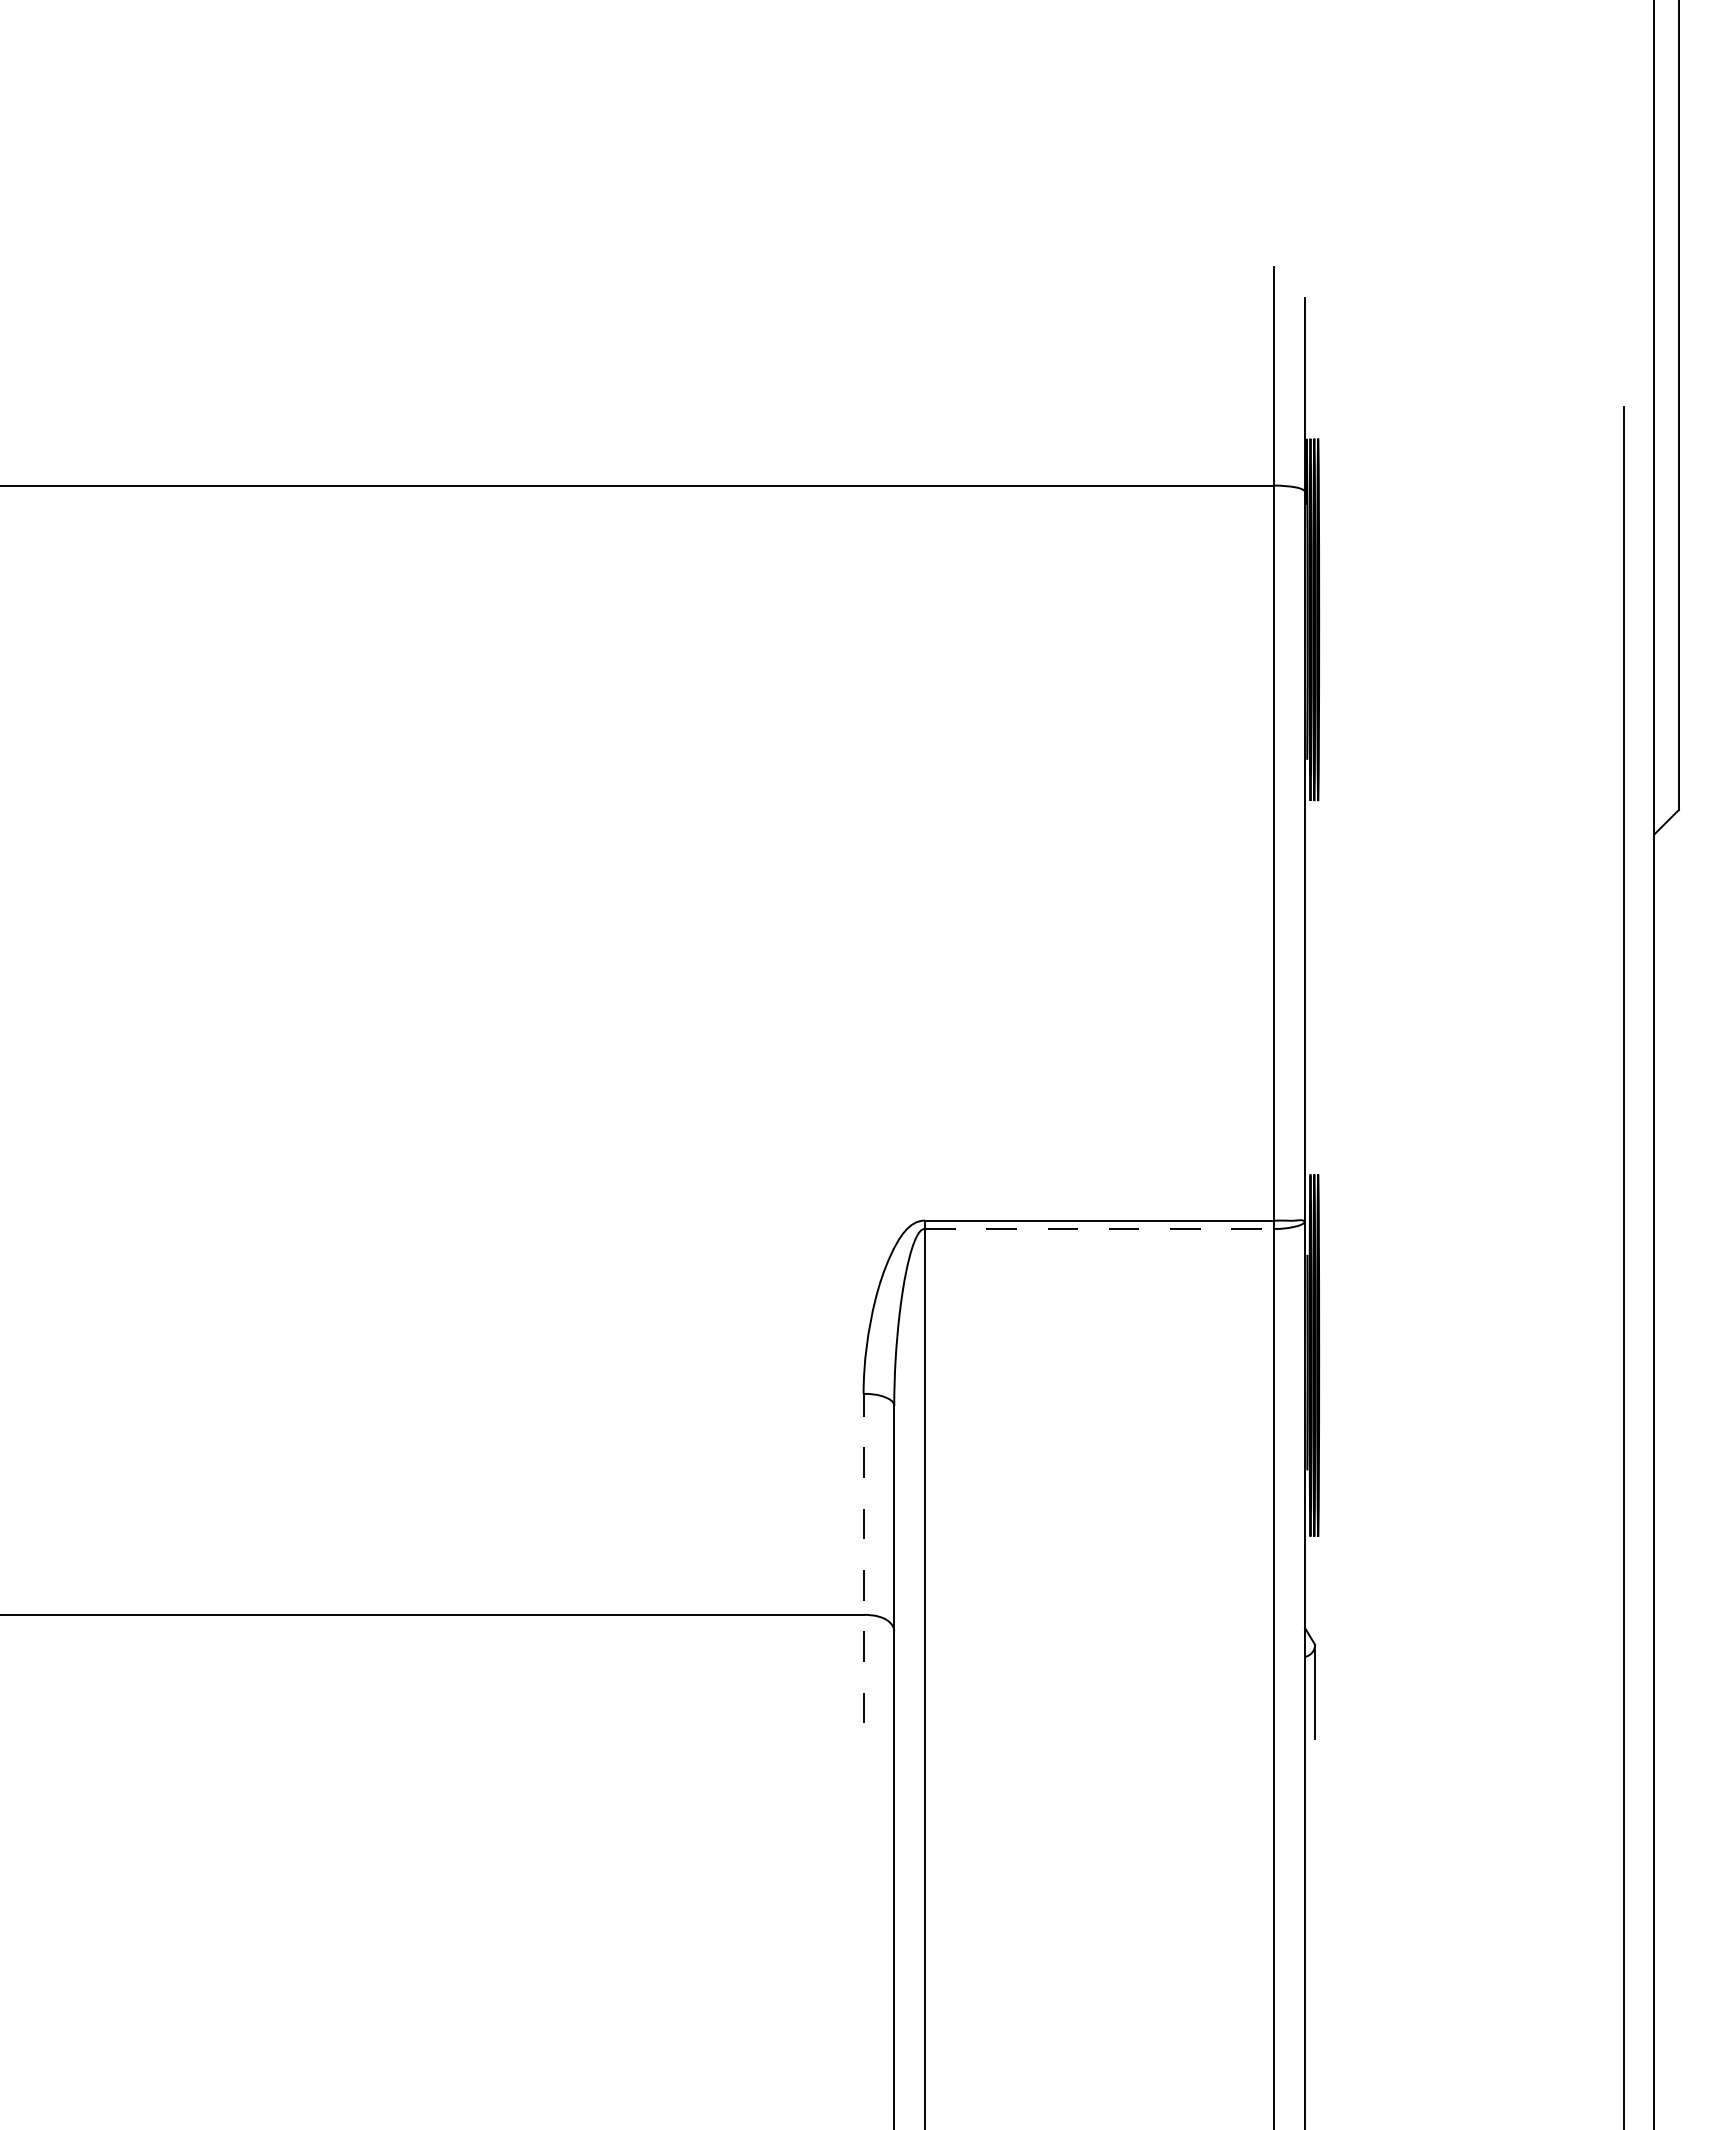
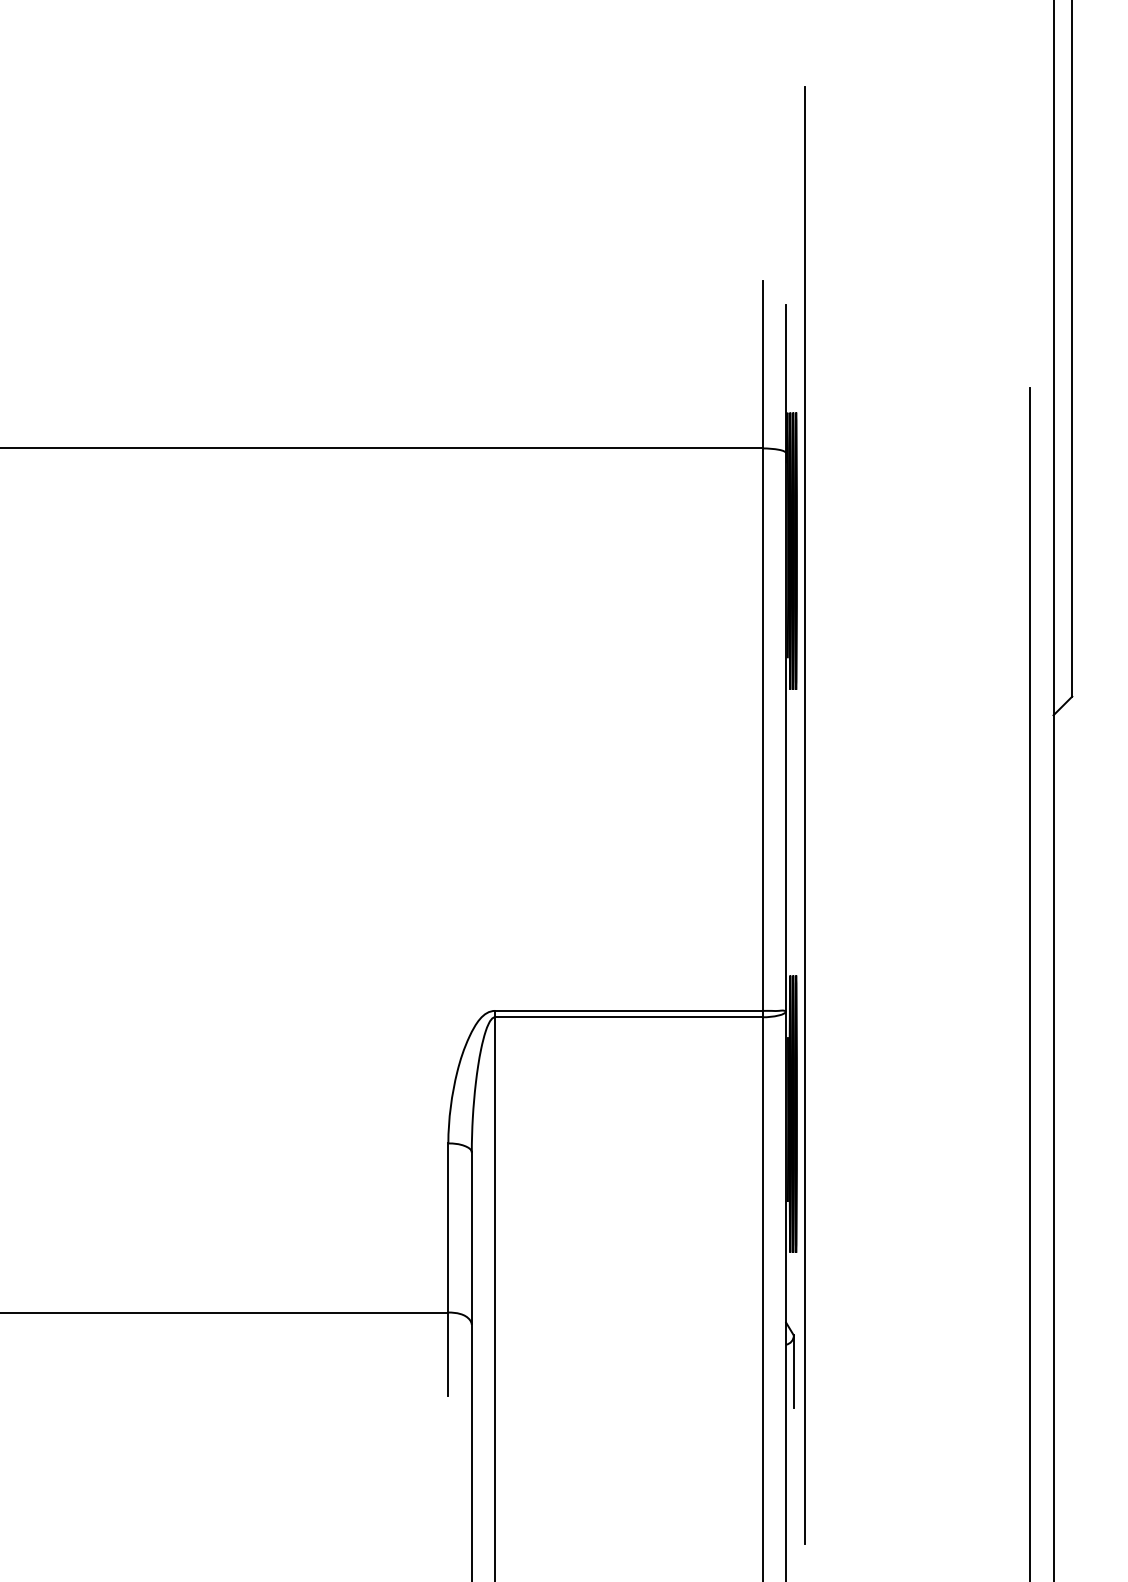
line: (1329, 964) -> (804, 814), added
line: (1099, 1228) -> (628, 1016), dashed -> solid
line: (863, 1558) -> (448, 1269), dashed -> solid

